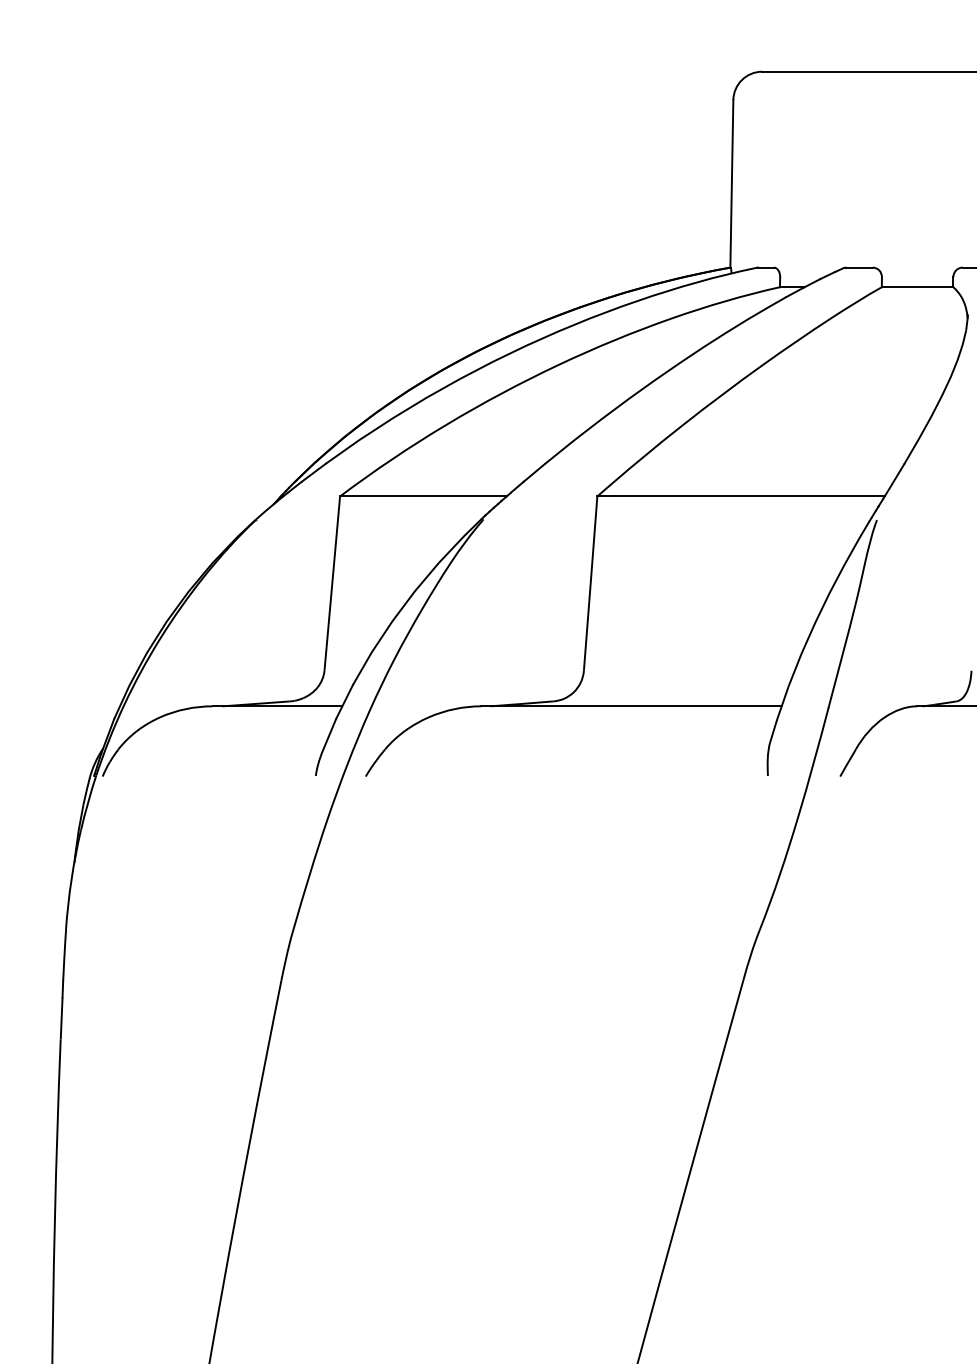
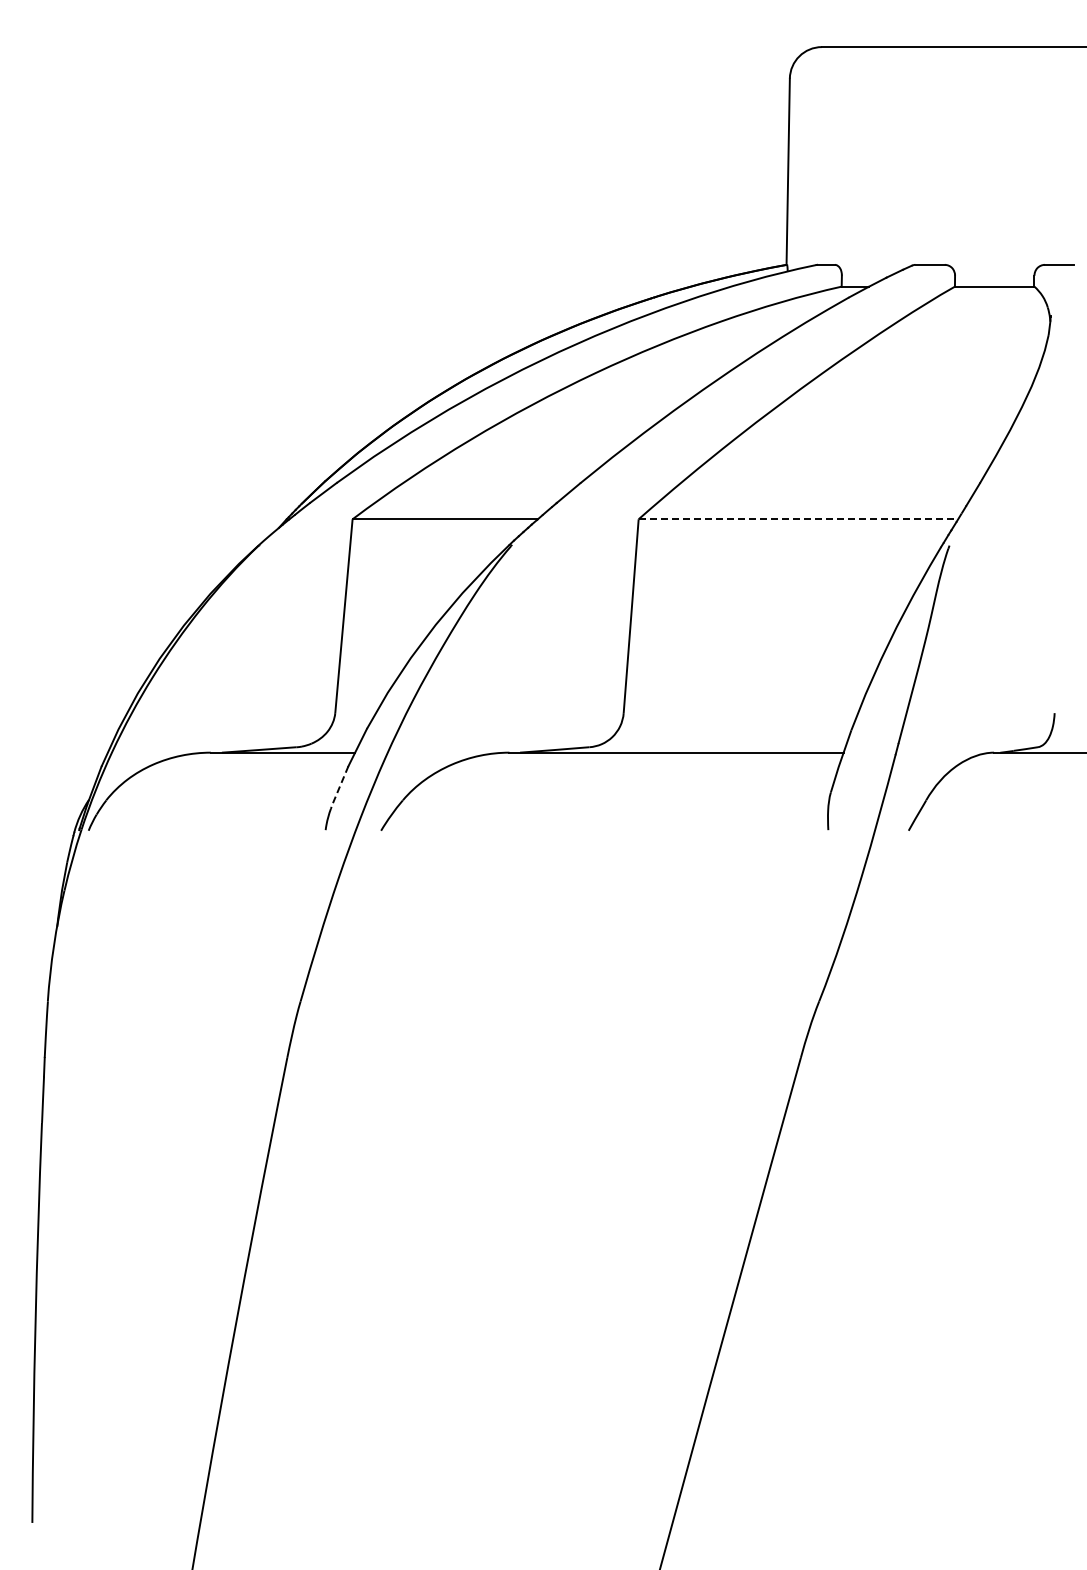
line: (741, 496) -> (798, 519), solid -> dashed
line: (328, 738) -> (339, 788), solid -> dashed

